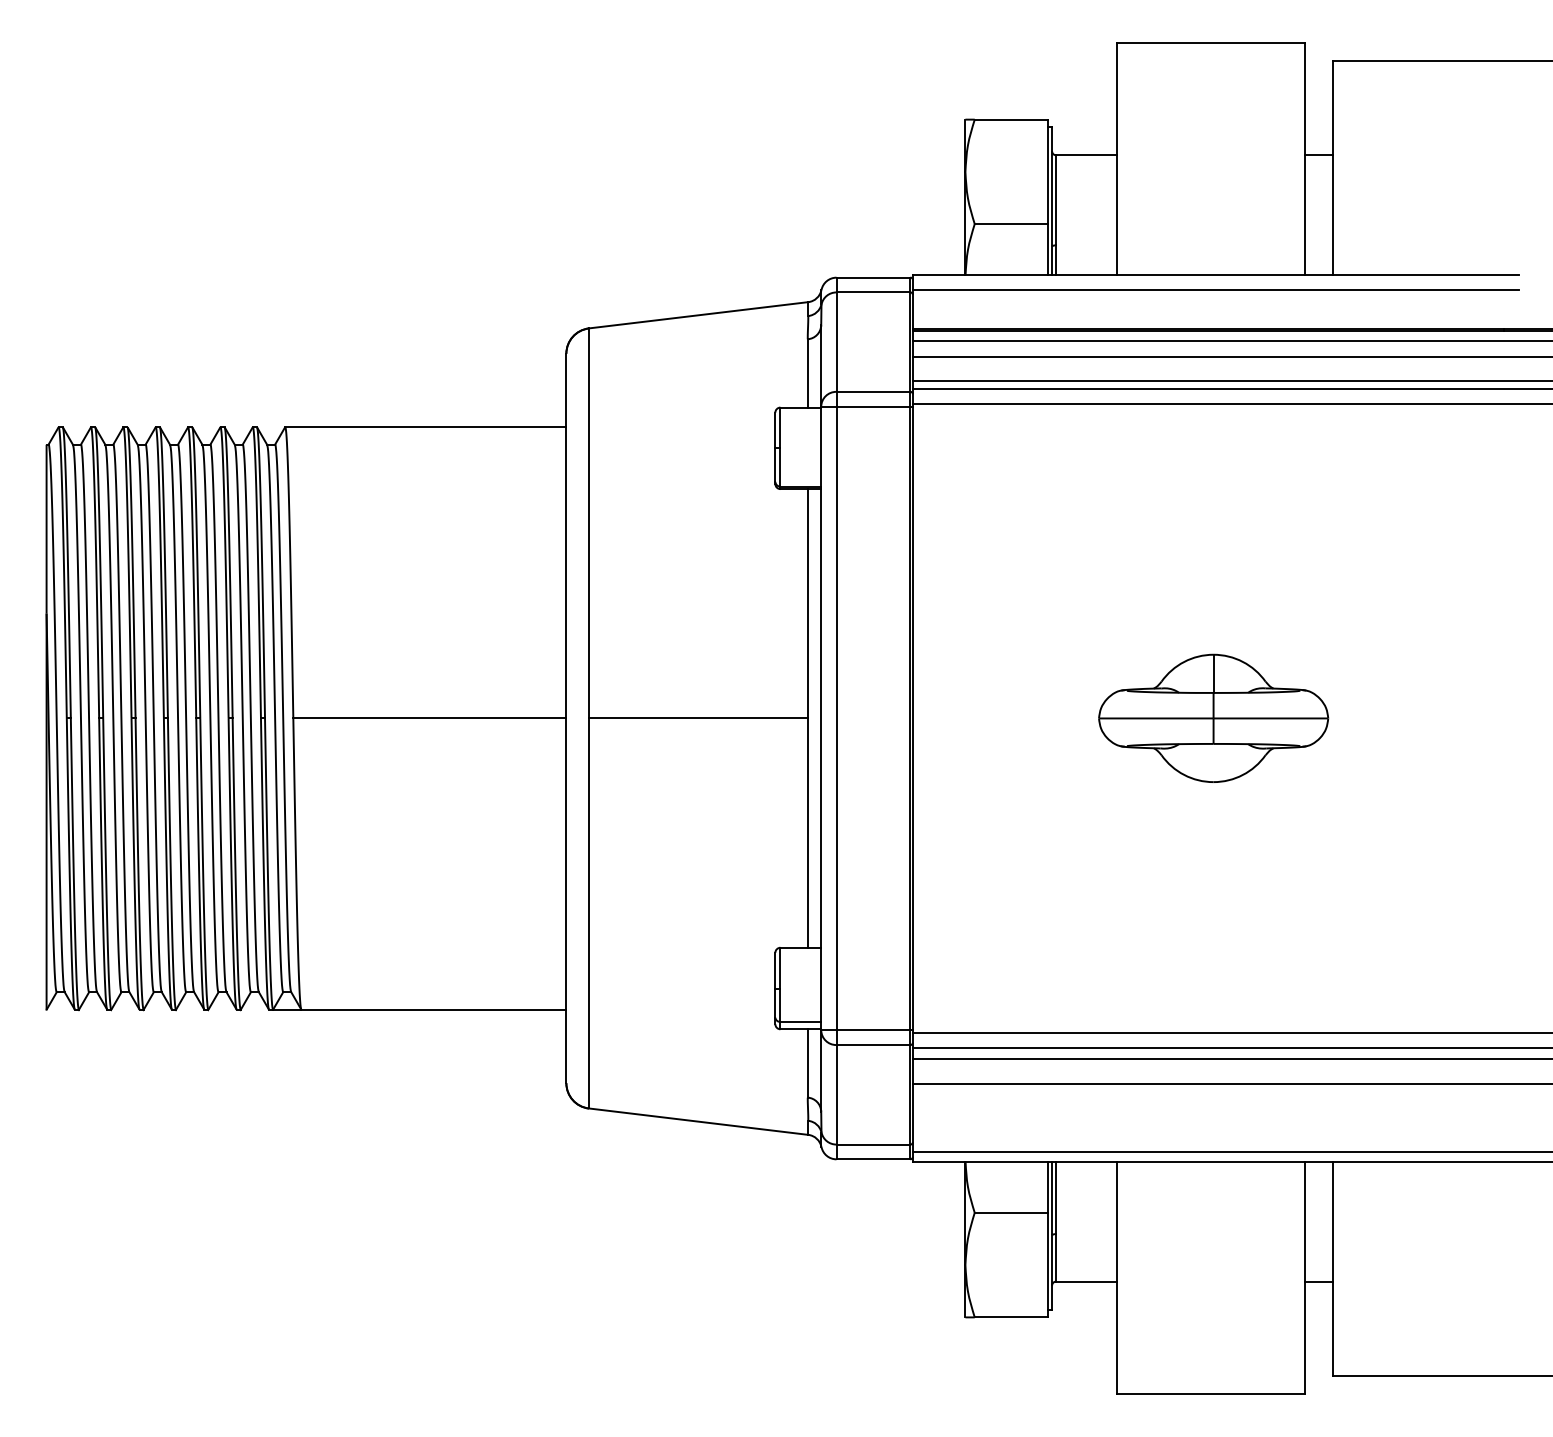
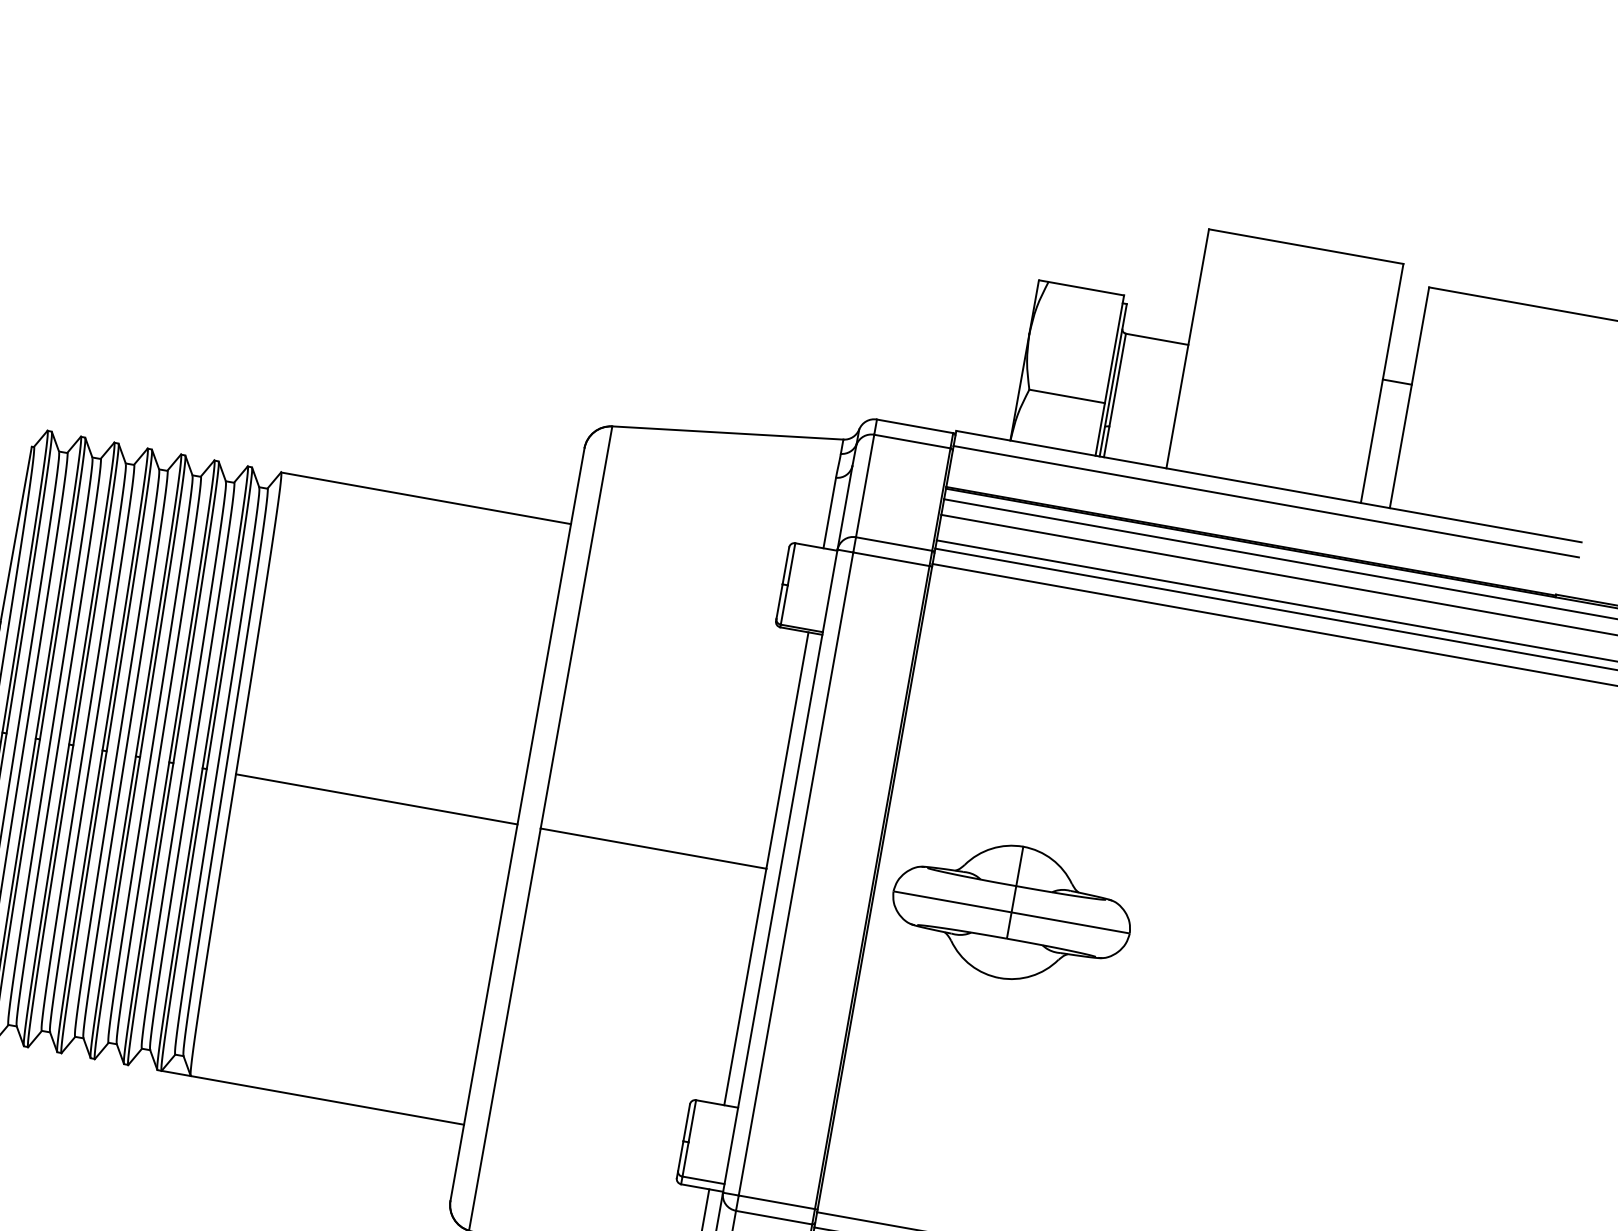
part: (1213, 717) -> (1011, 911), moved

